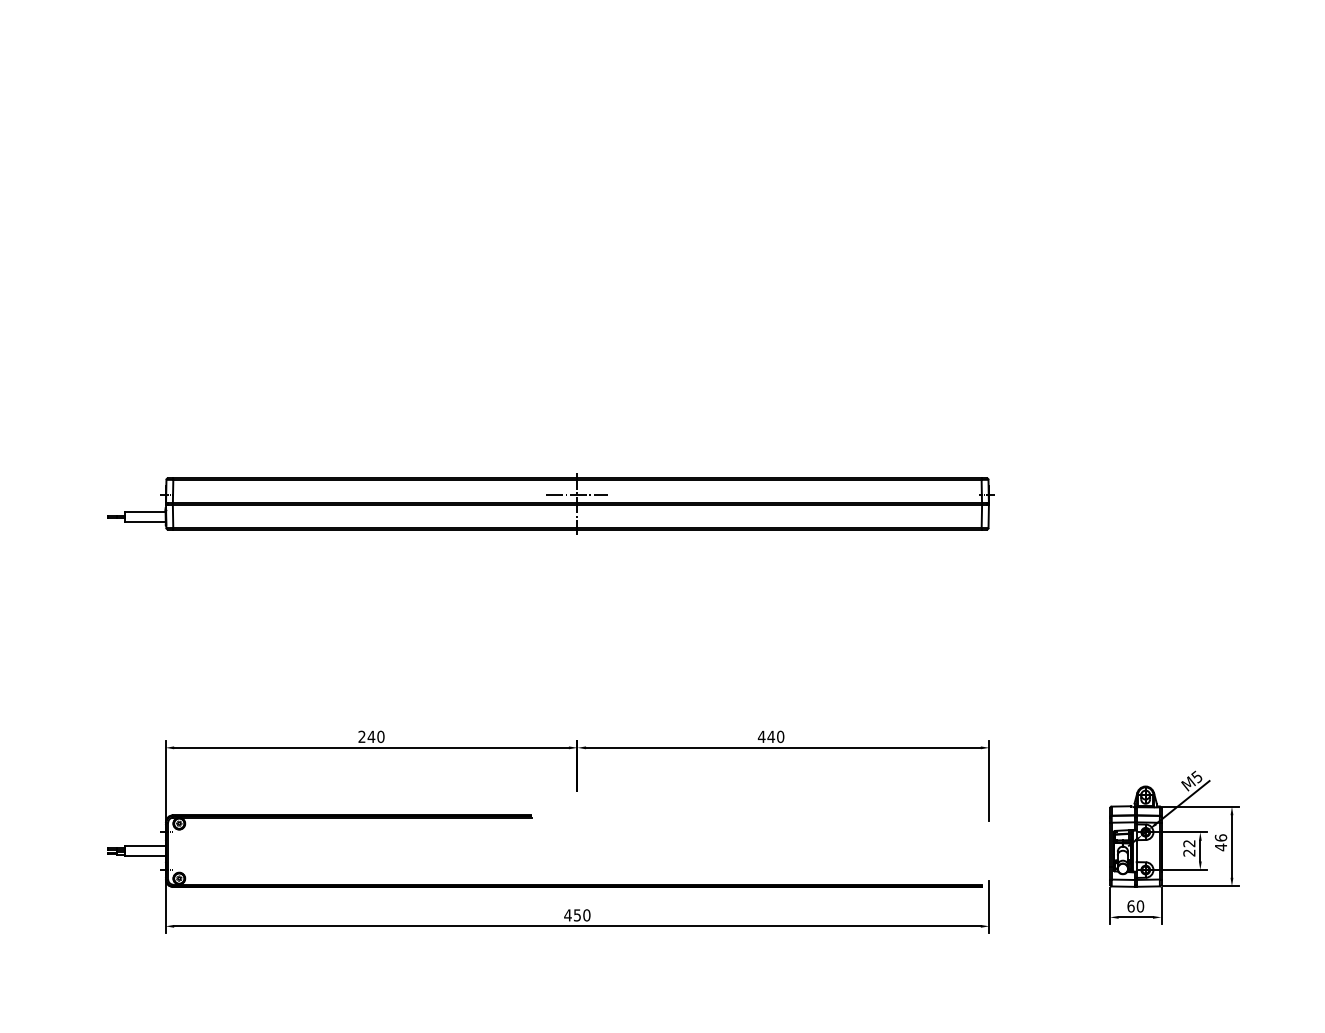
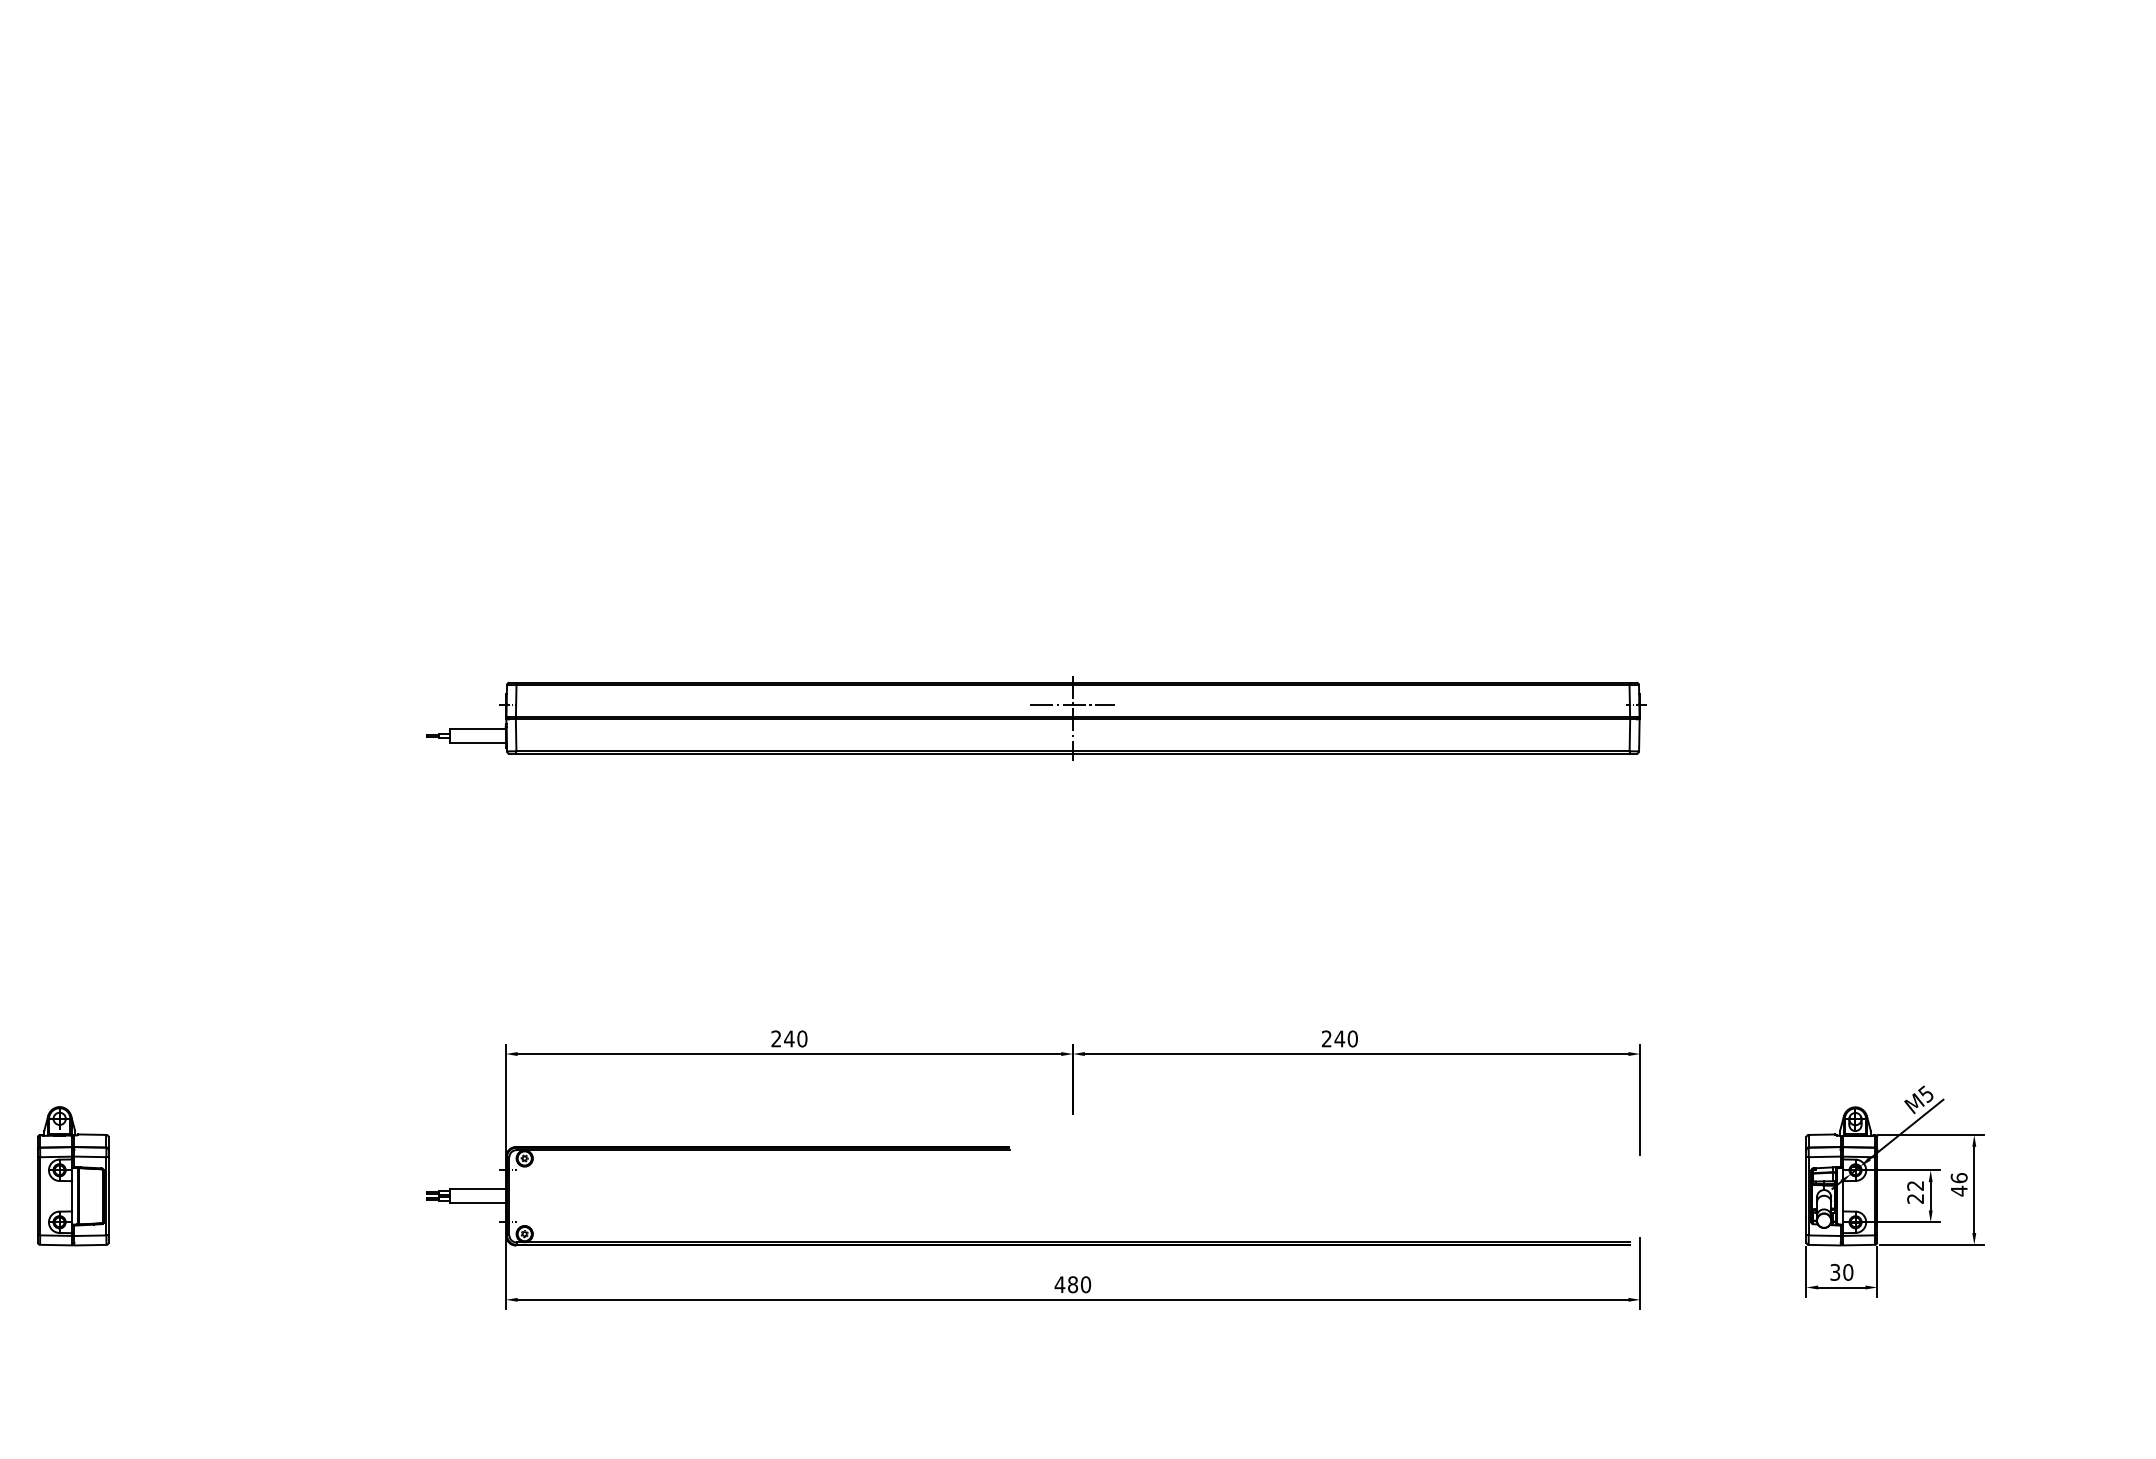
text: (761, 736) -> (1326, 1038), 440 -> 240
text: (1131, 905) -> (1835, 1271), 60 -> 30
text: (577, 915) -> (1073, 1284), 450 -> 480

